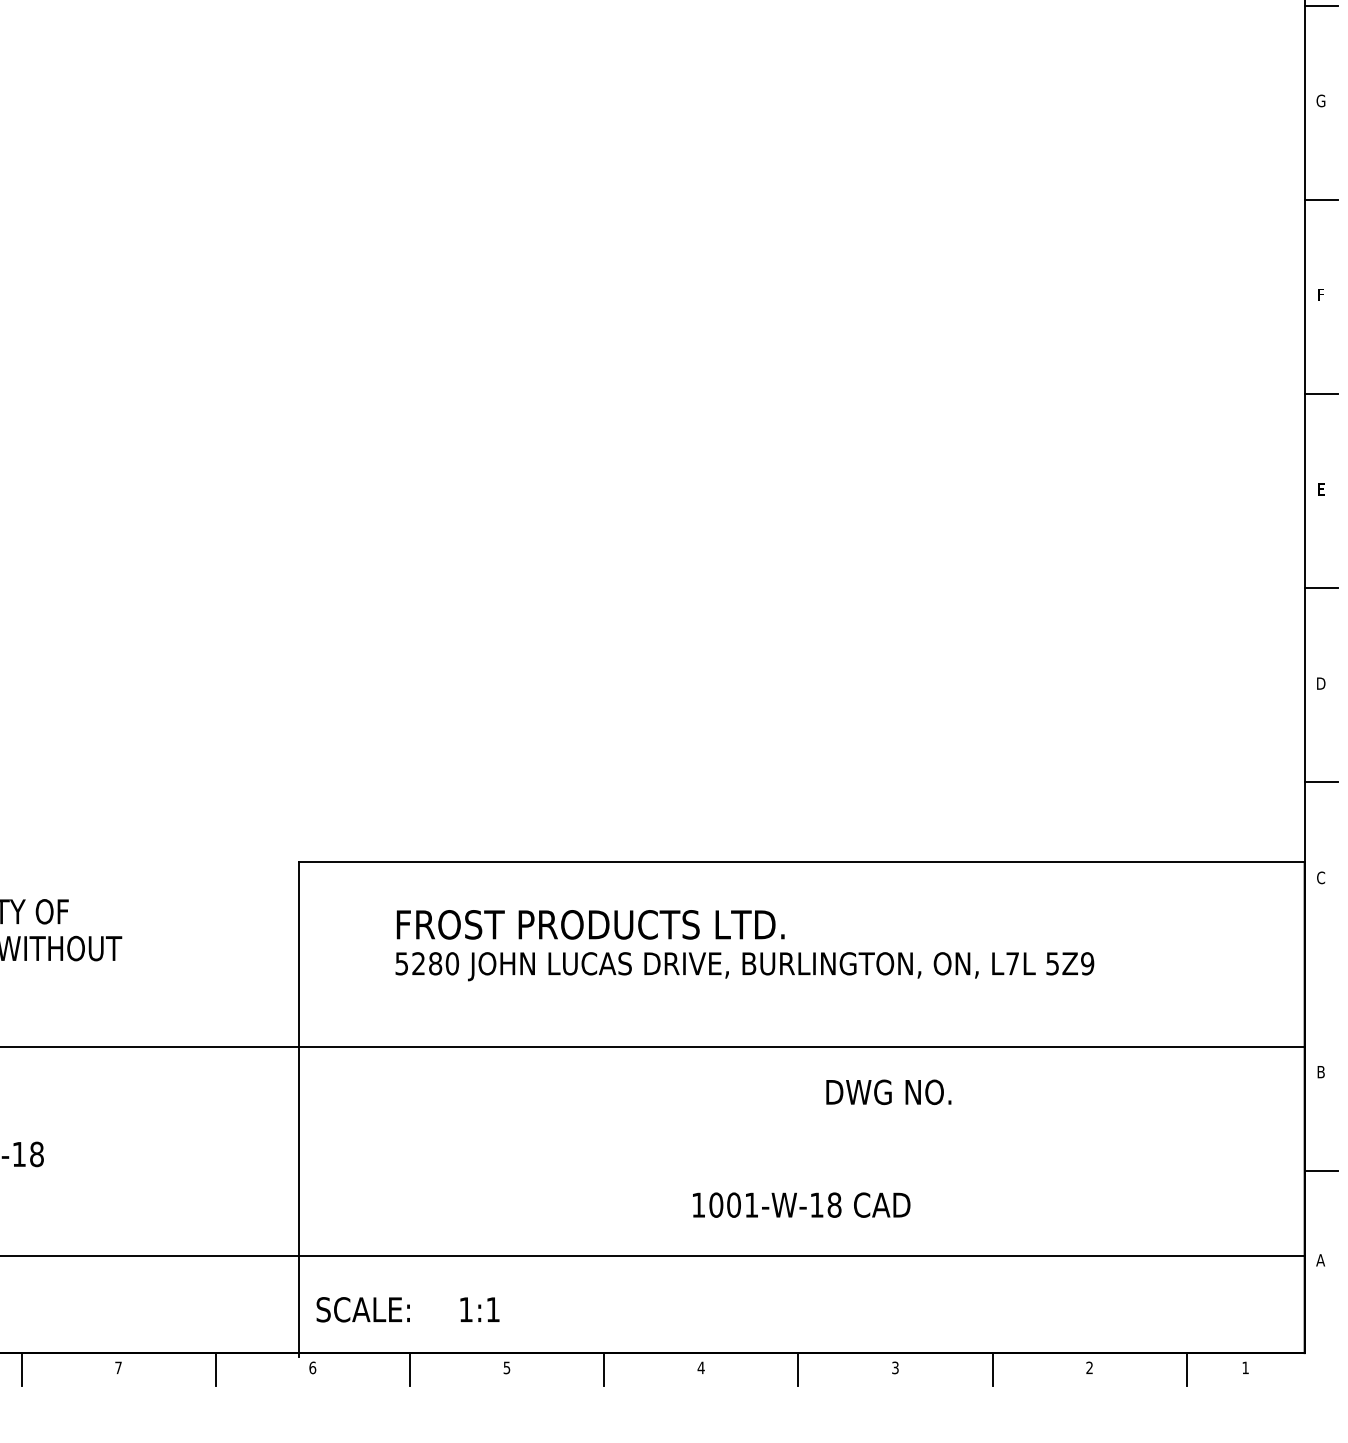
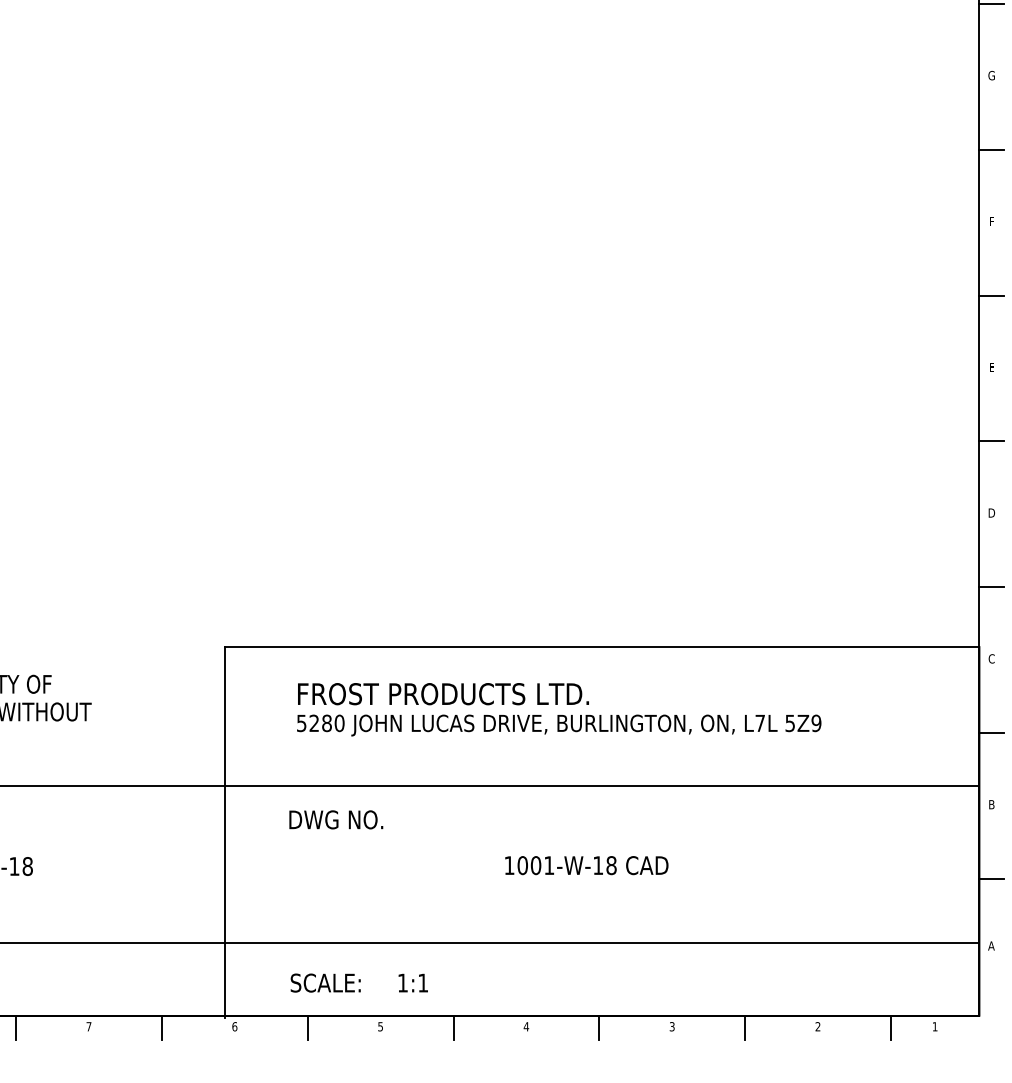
line: (1320, 977) -> (991, 733), added
text: (889, 1091) -> (336, 819), moved
text: (801, 1205) -> (586, 865), moved
text: (406, 1308) -> (358, 982), moved

